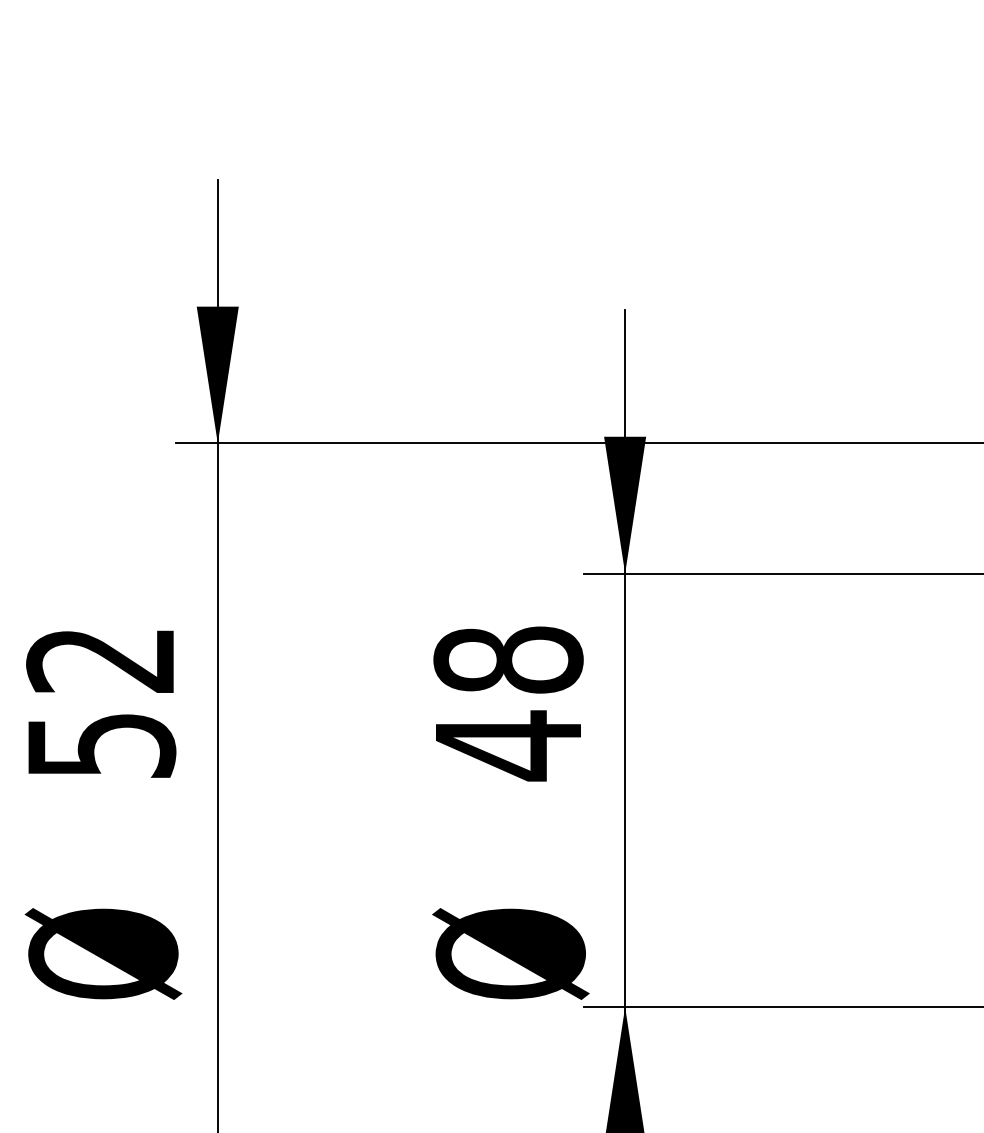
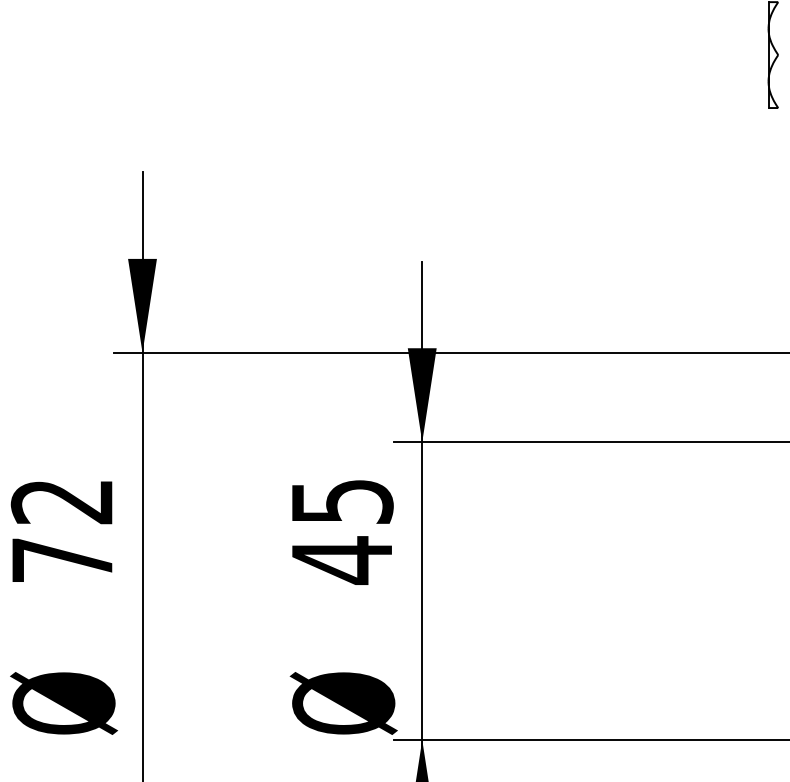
text: (507, 659) -> (341, 501), 48 -> 45
text: (102, 745) -> (63, 560), 52 -> 72

